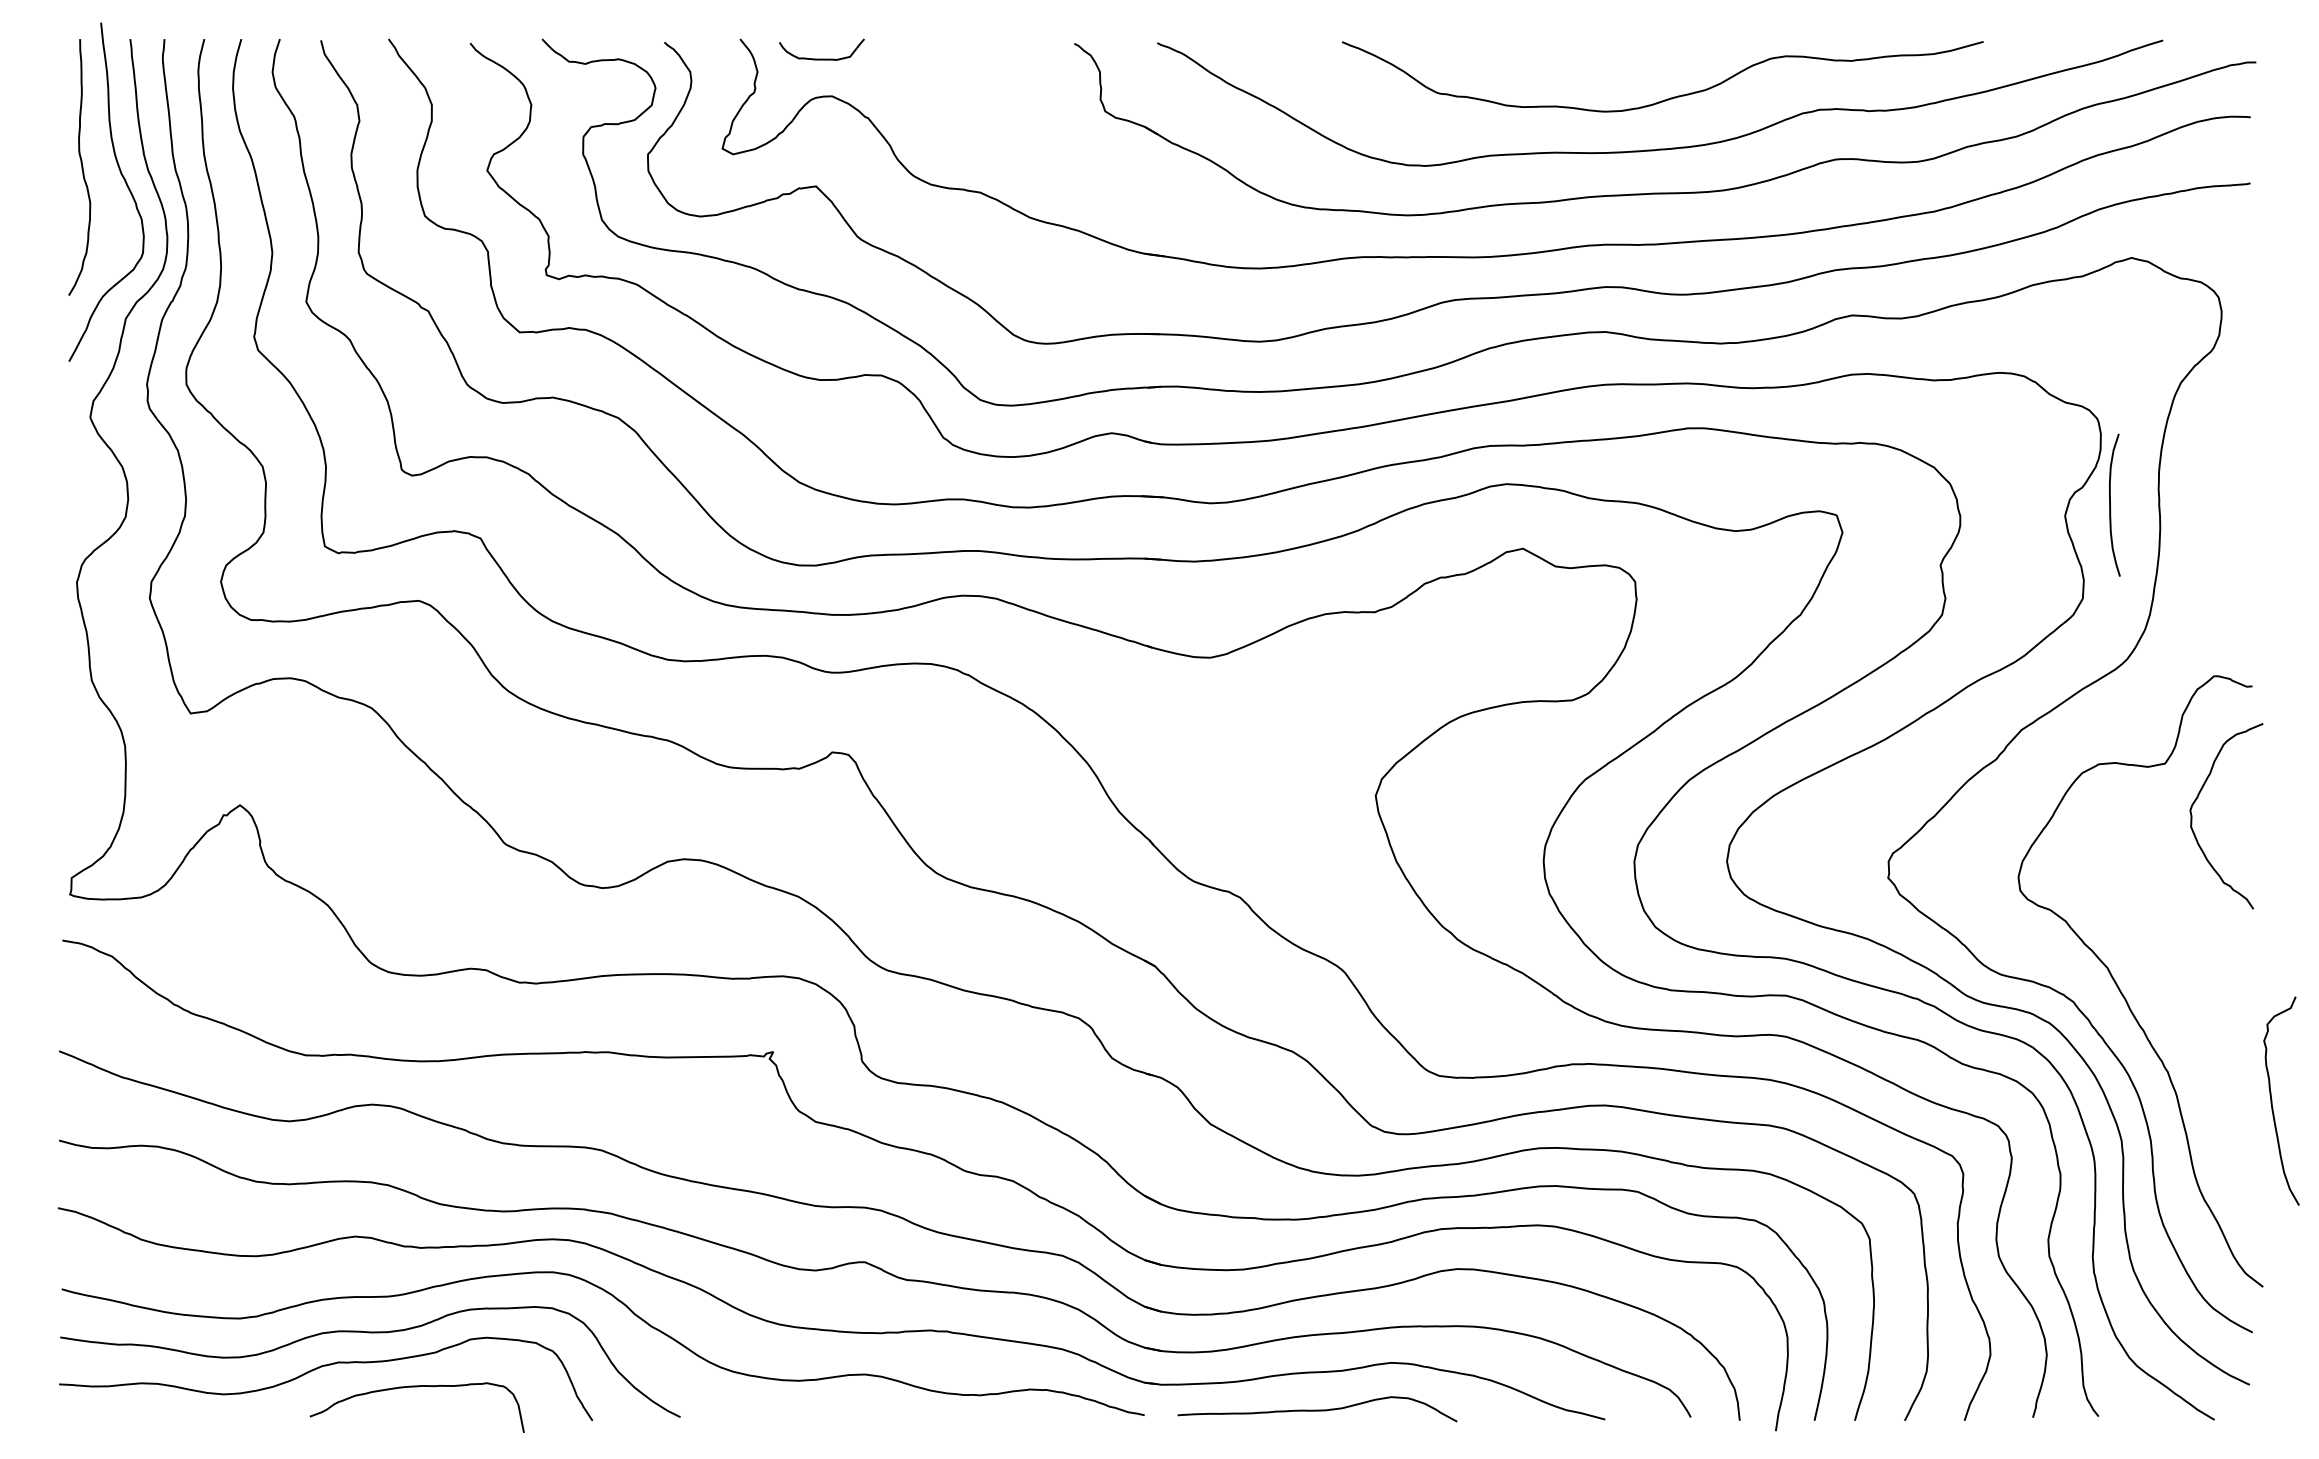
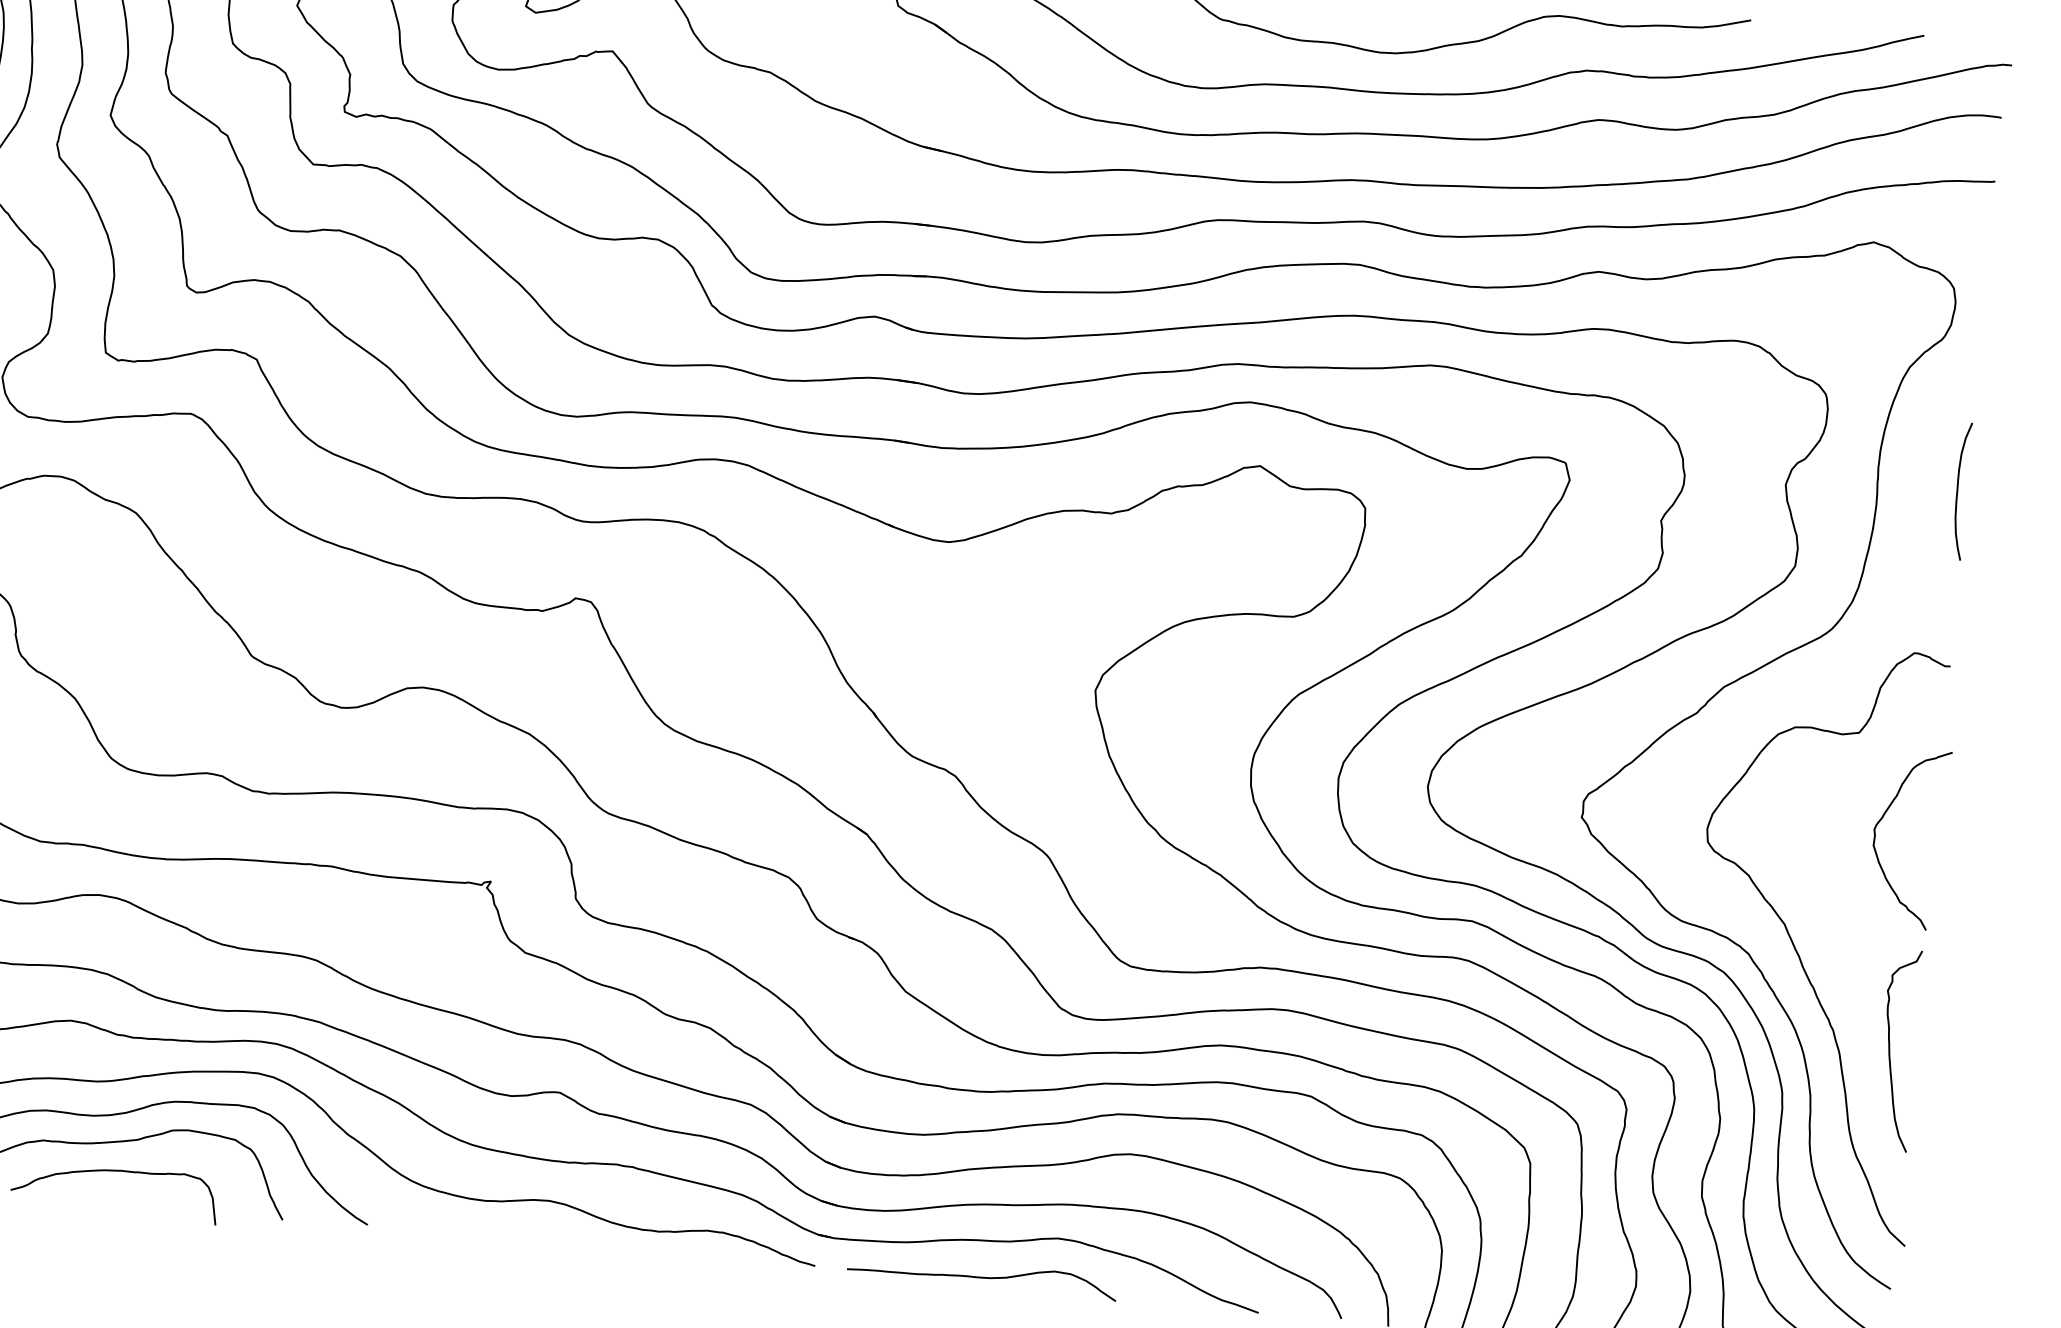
curve: (2110, 504) -> (1957, 490), moved
curve: (2197, 799) -> (1882, 819), moved
curve: (2272, 1100) -> (1890, 1048), moved

